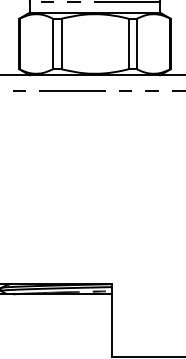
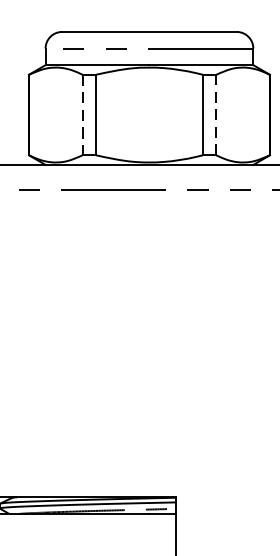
line: (136, 43) -> (215, 114), solid -> dashed
line: (53, 44) -> (83, 115), solid -> dashed

